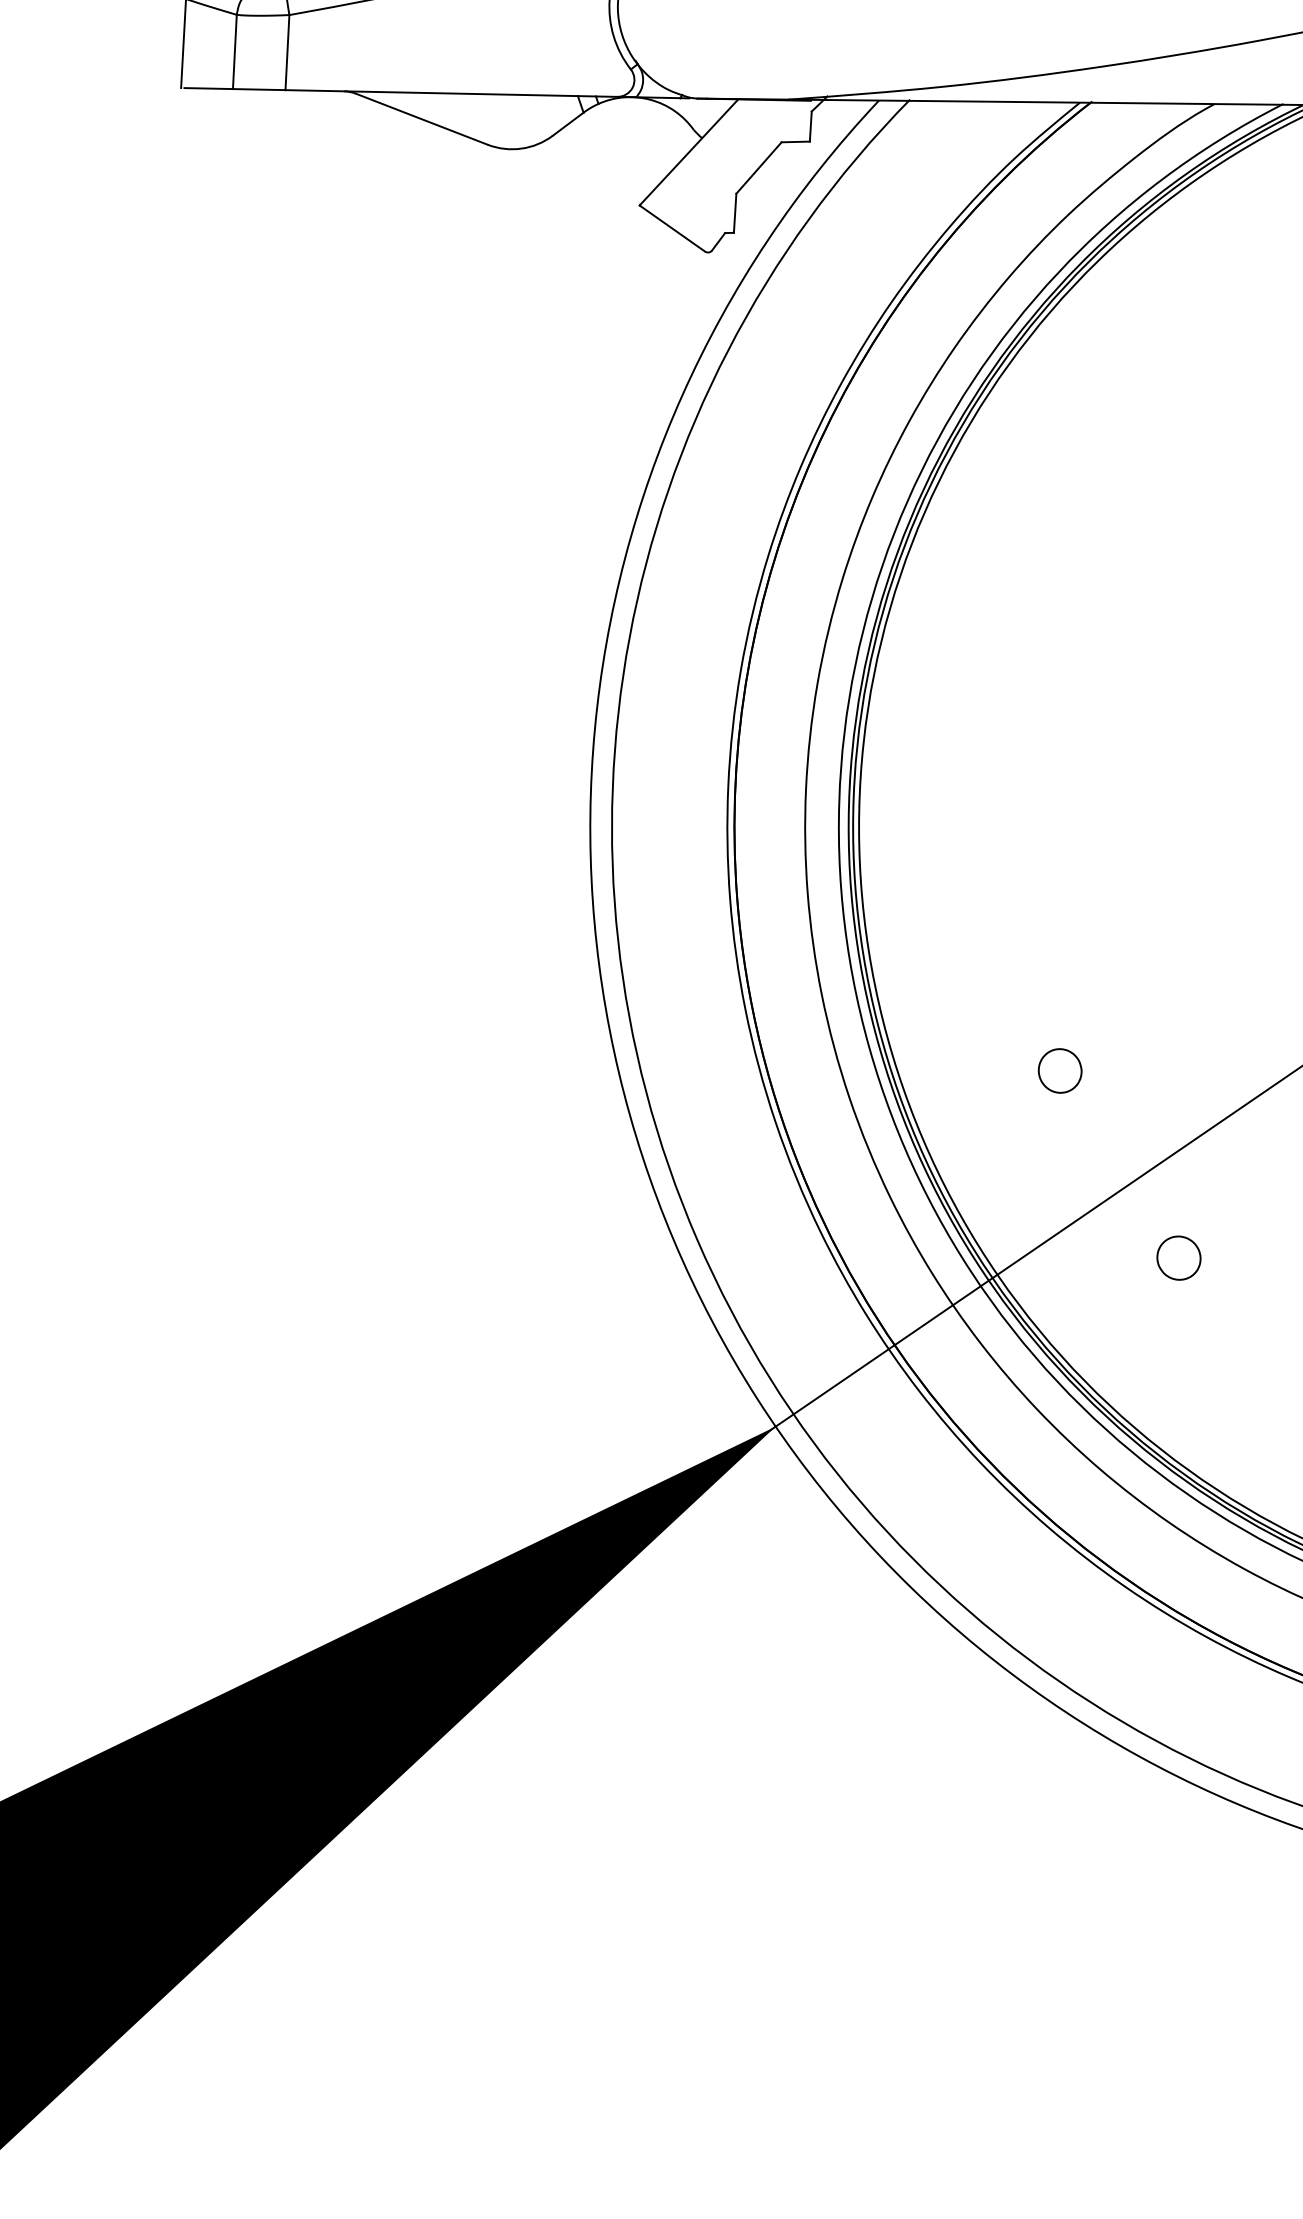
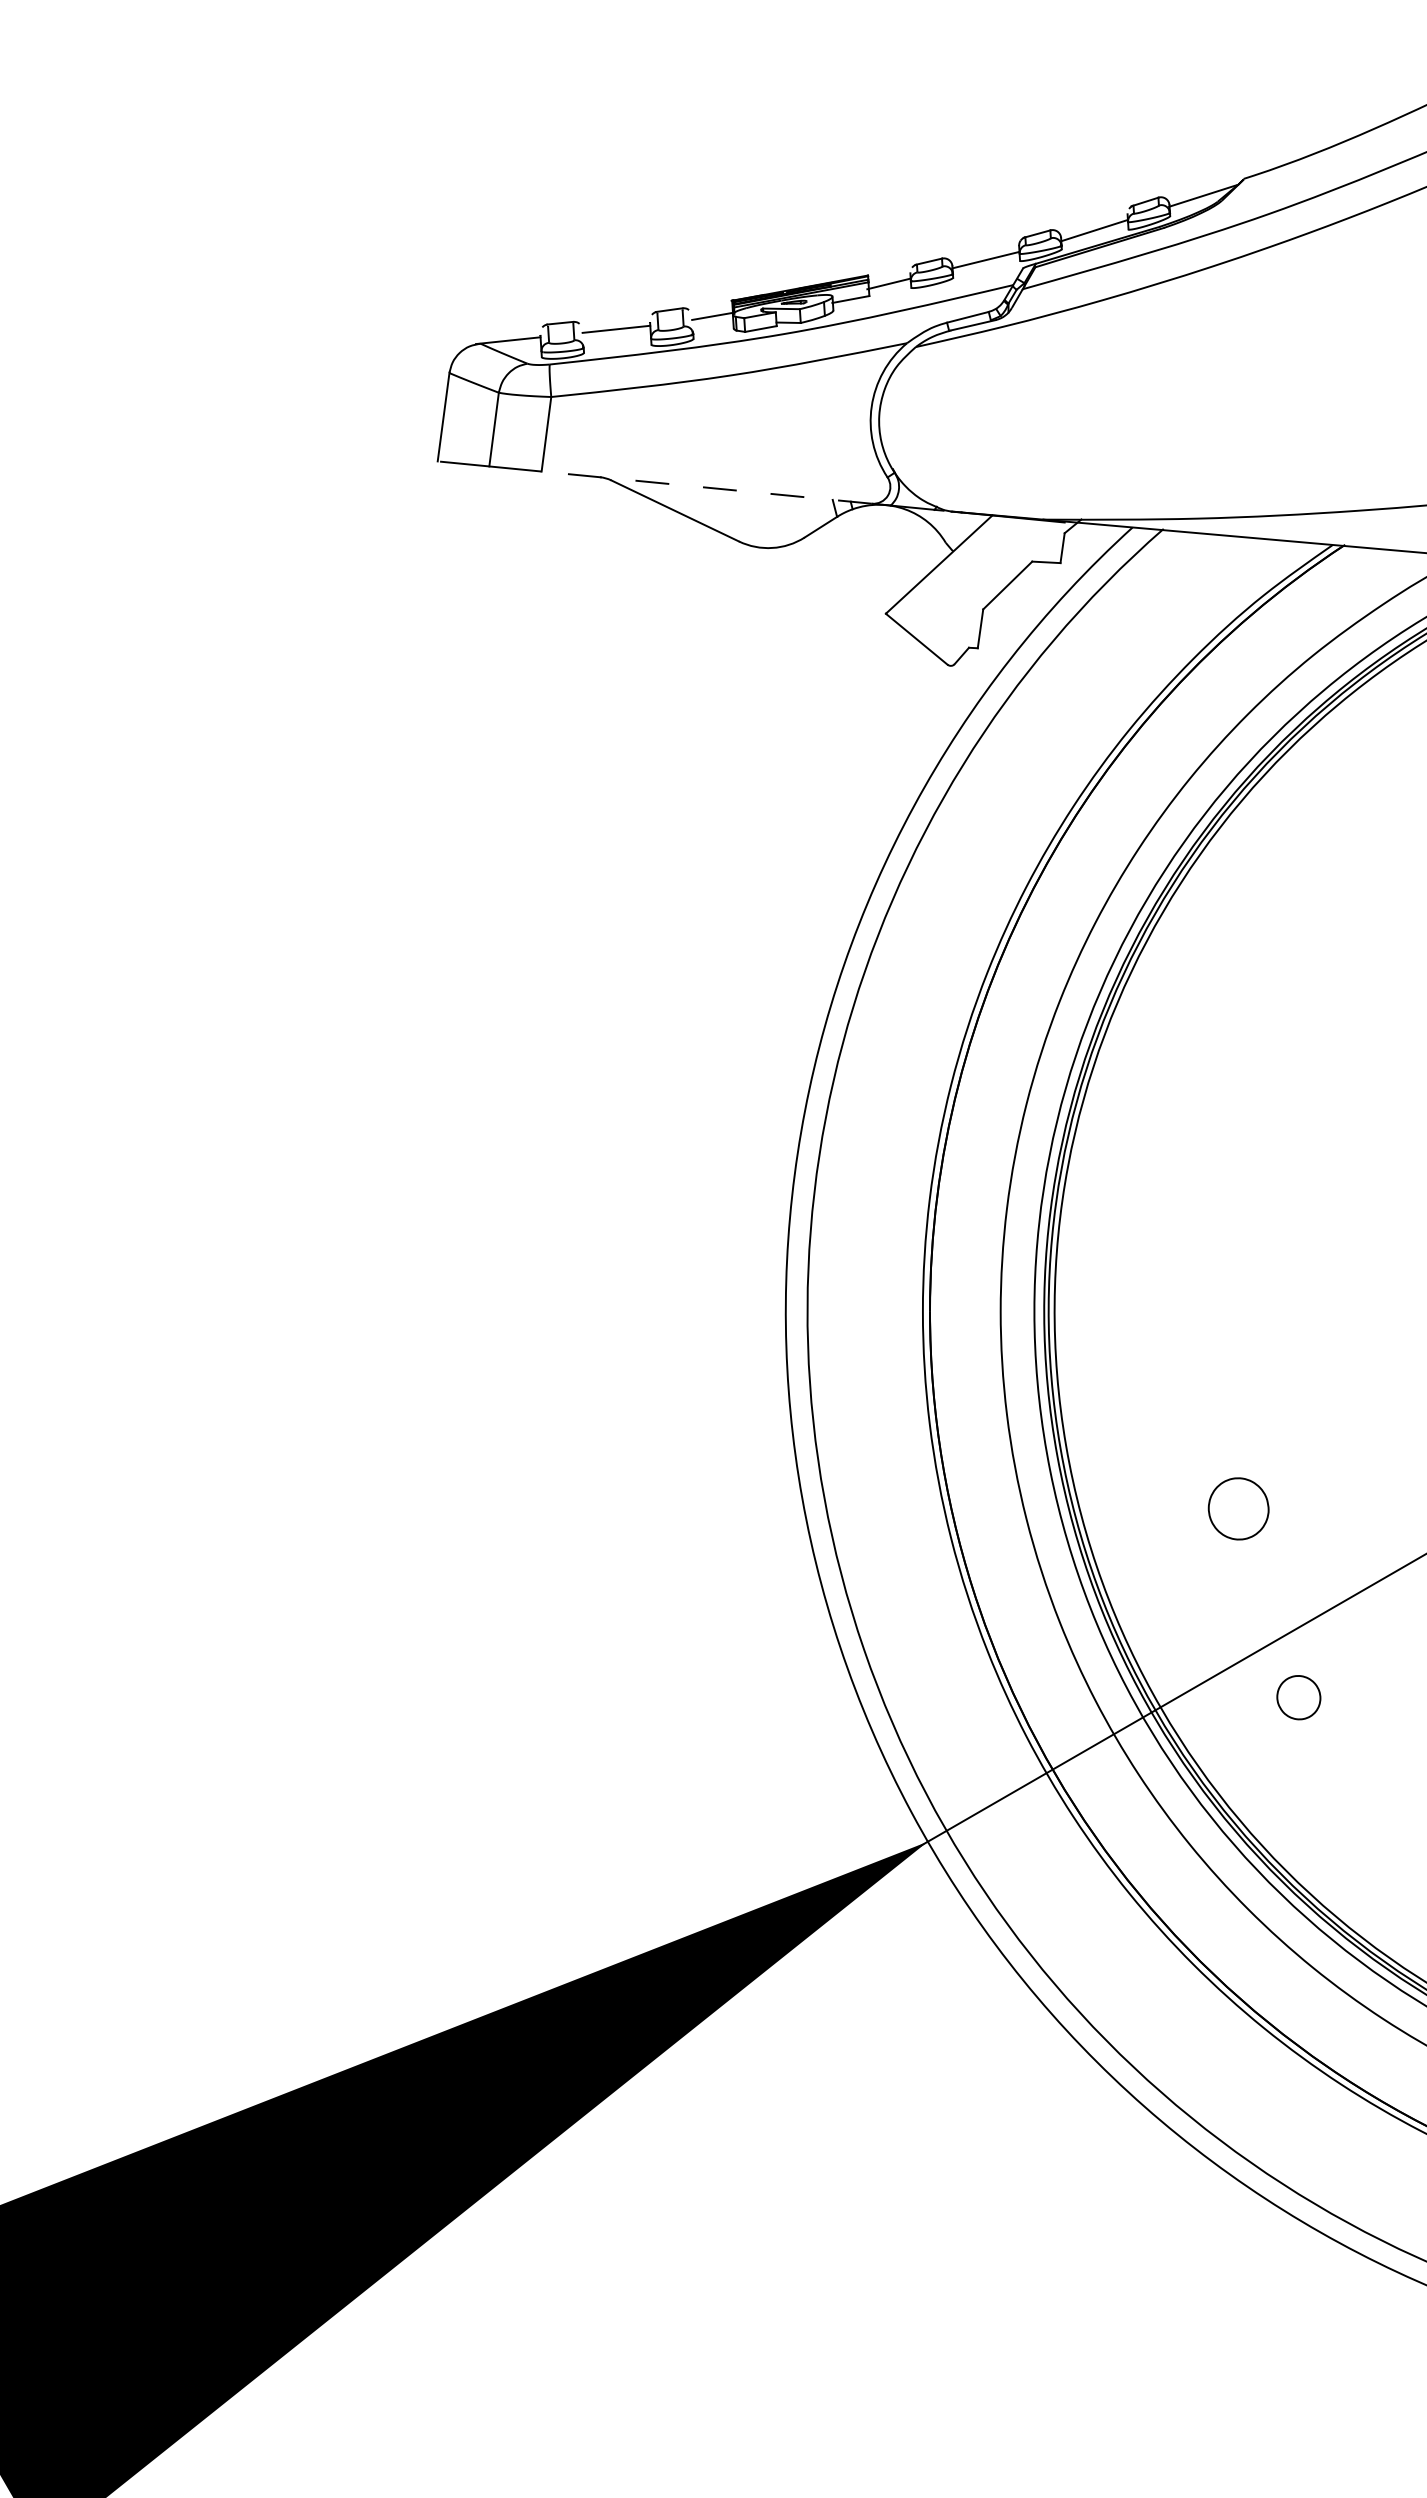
line: (451, 93) -> (706, 487), solid -> dashed
part: (1059, 1070) -> (1238, 1508), size x1.4
part: (1178, 1258) -> (1298, 1697), moved

